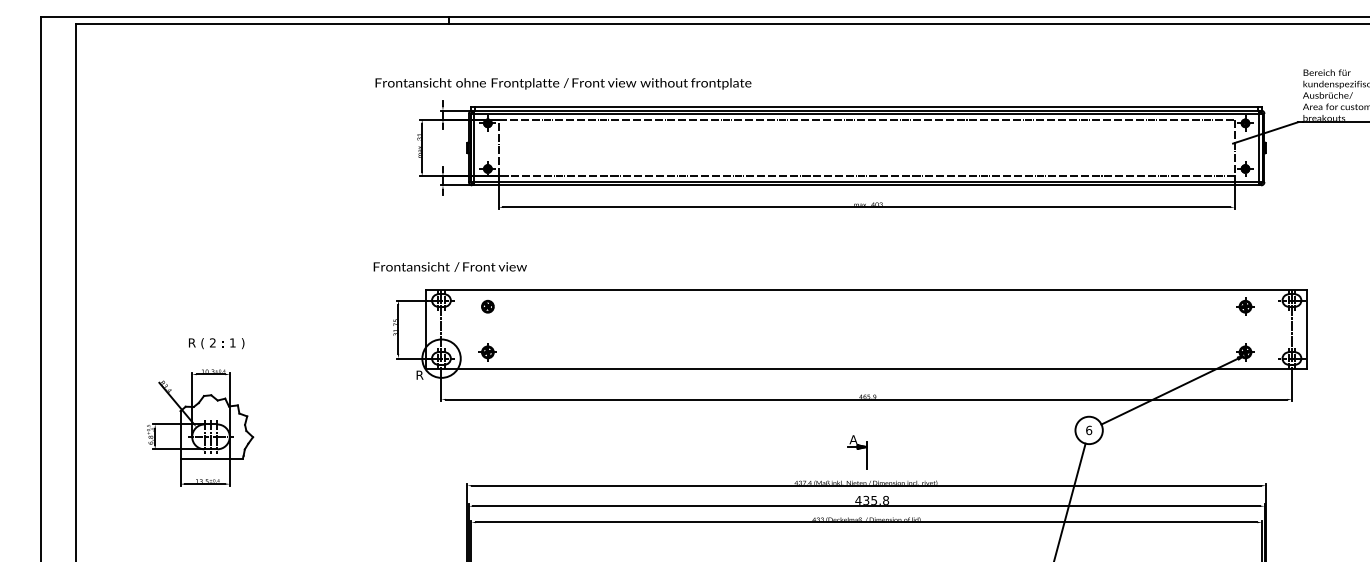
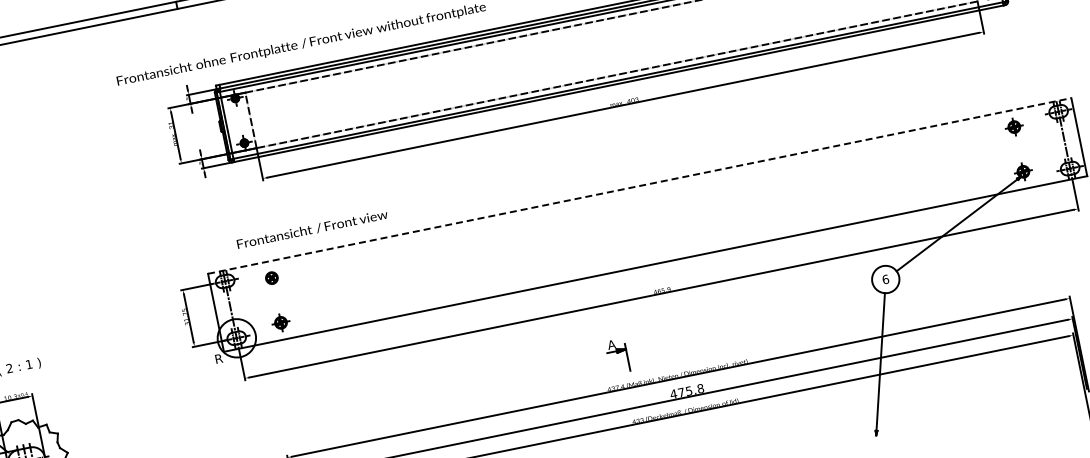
text: (449, 266) -> (311, 229), moved
line: (866, 289) -> (639, 185), solid -> dashed
part: (857, 452) -> (618, 356), moved
text: (866, 499) -> (681, 391), 435,8 -> 475,8

